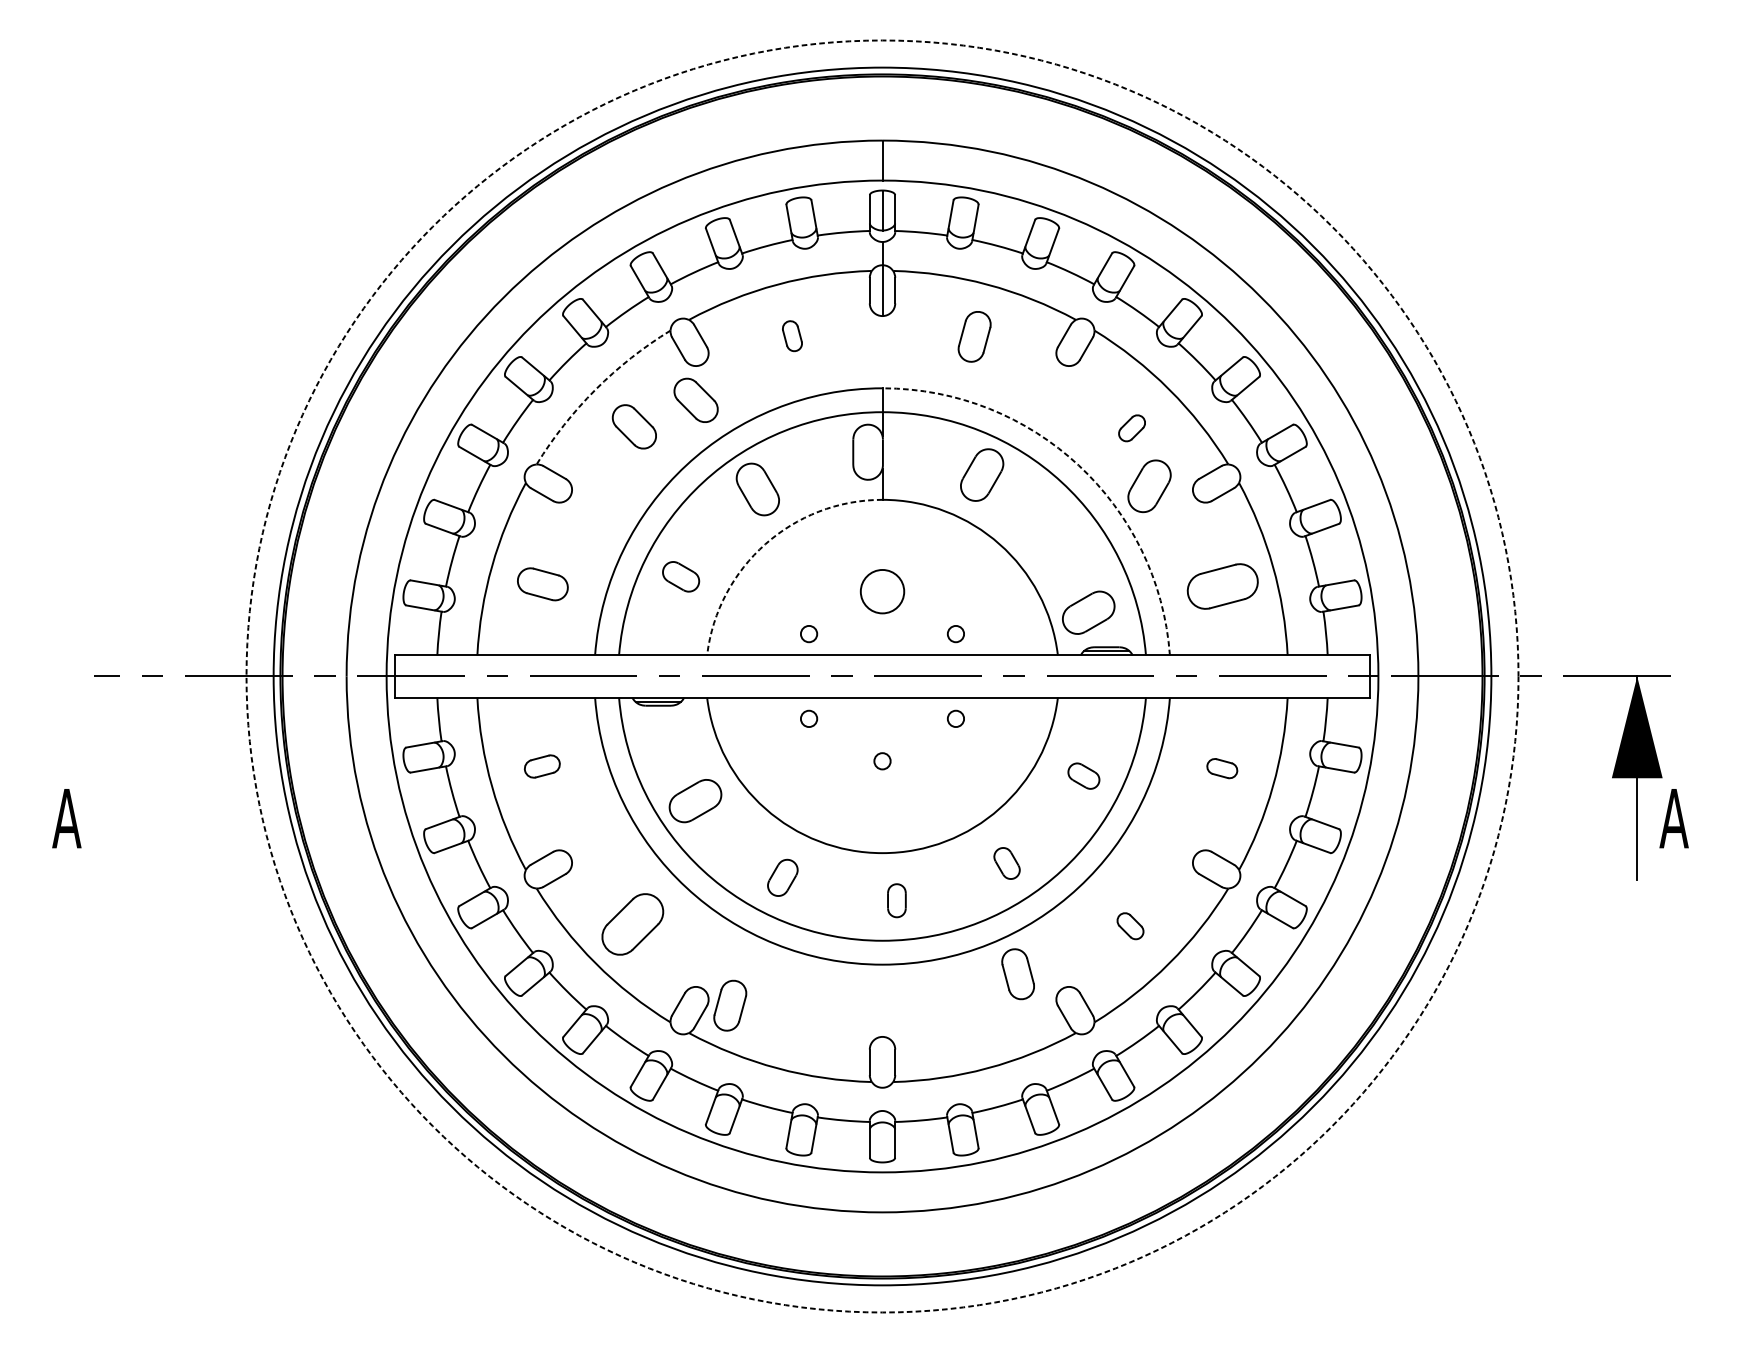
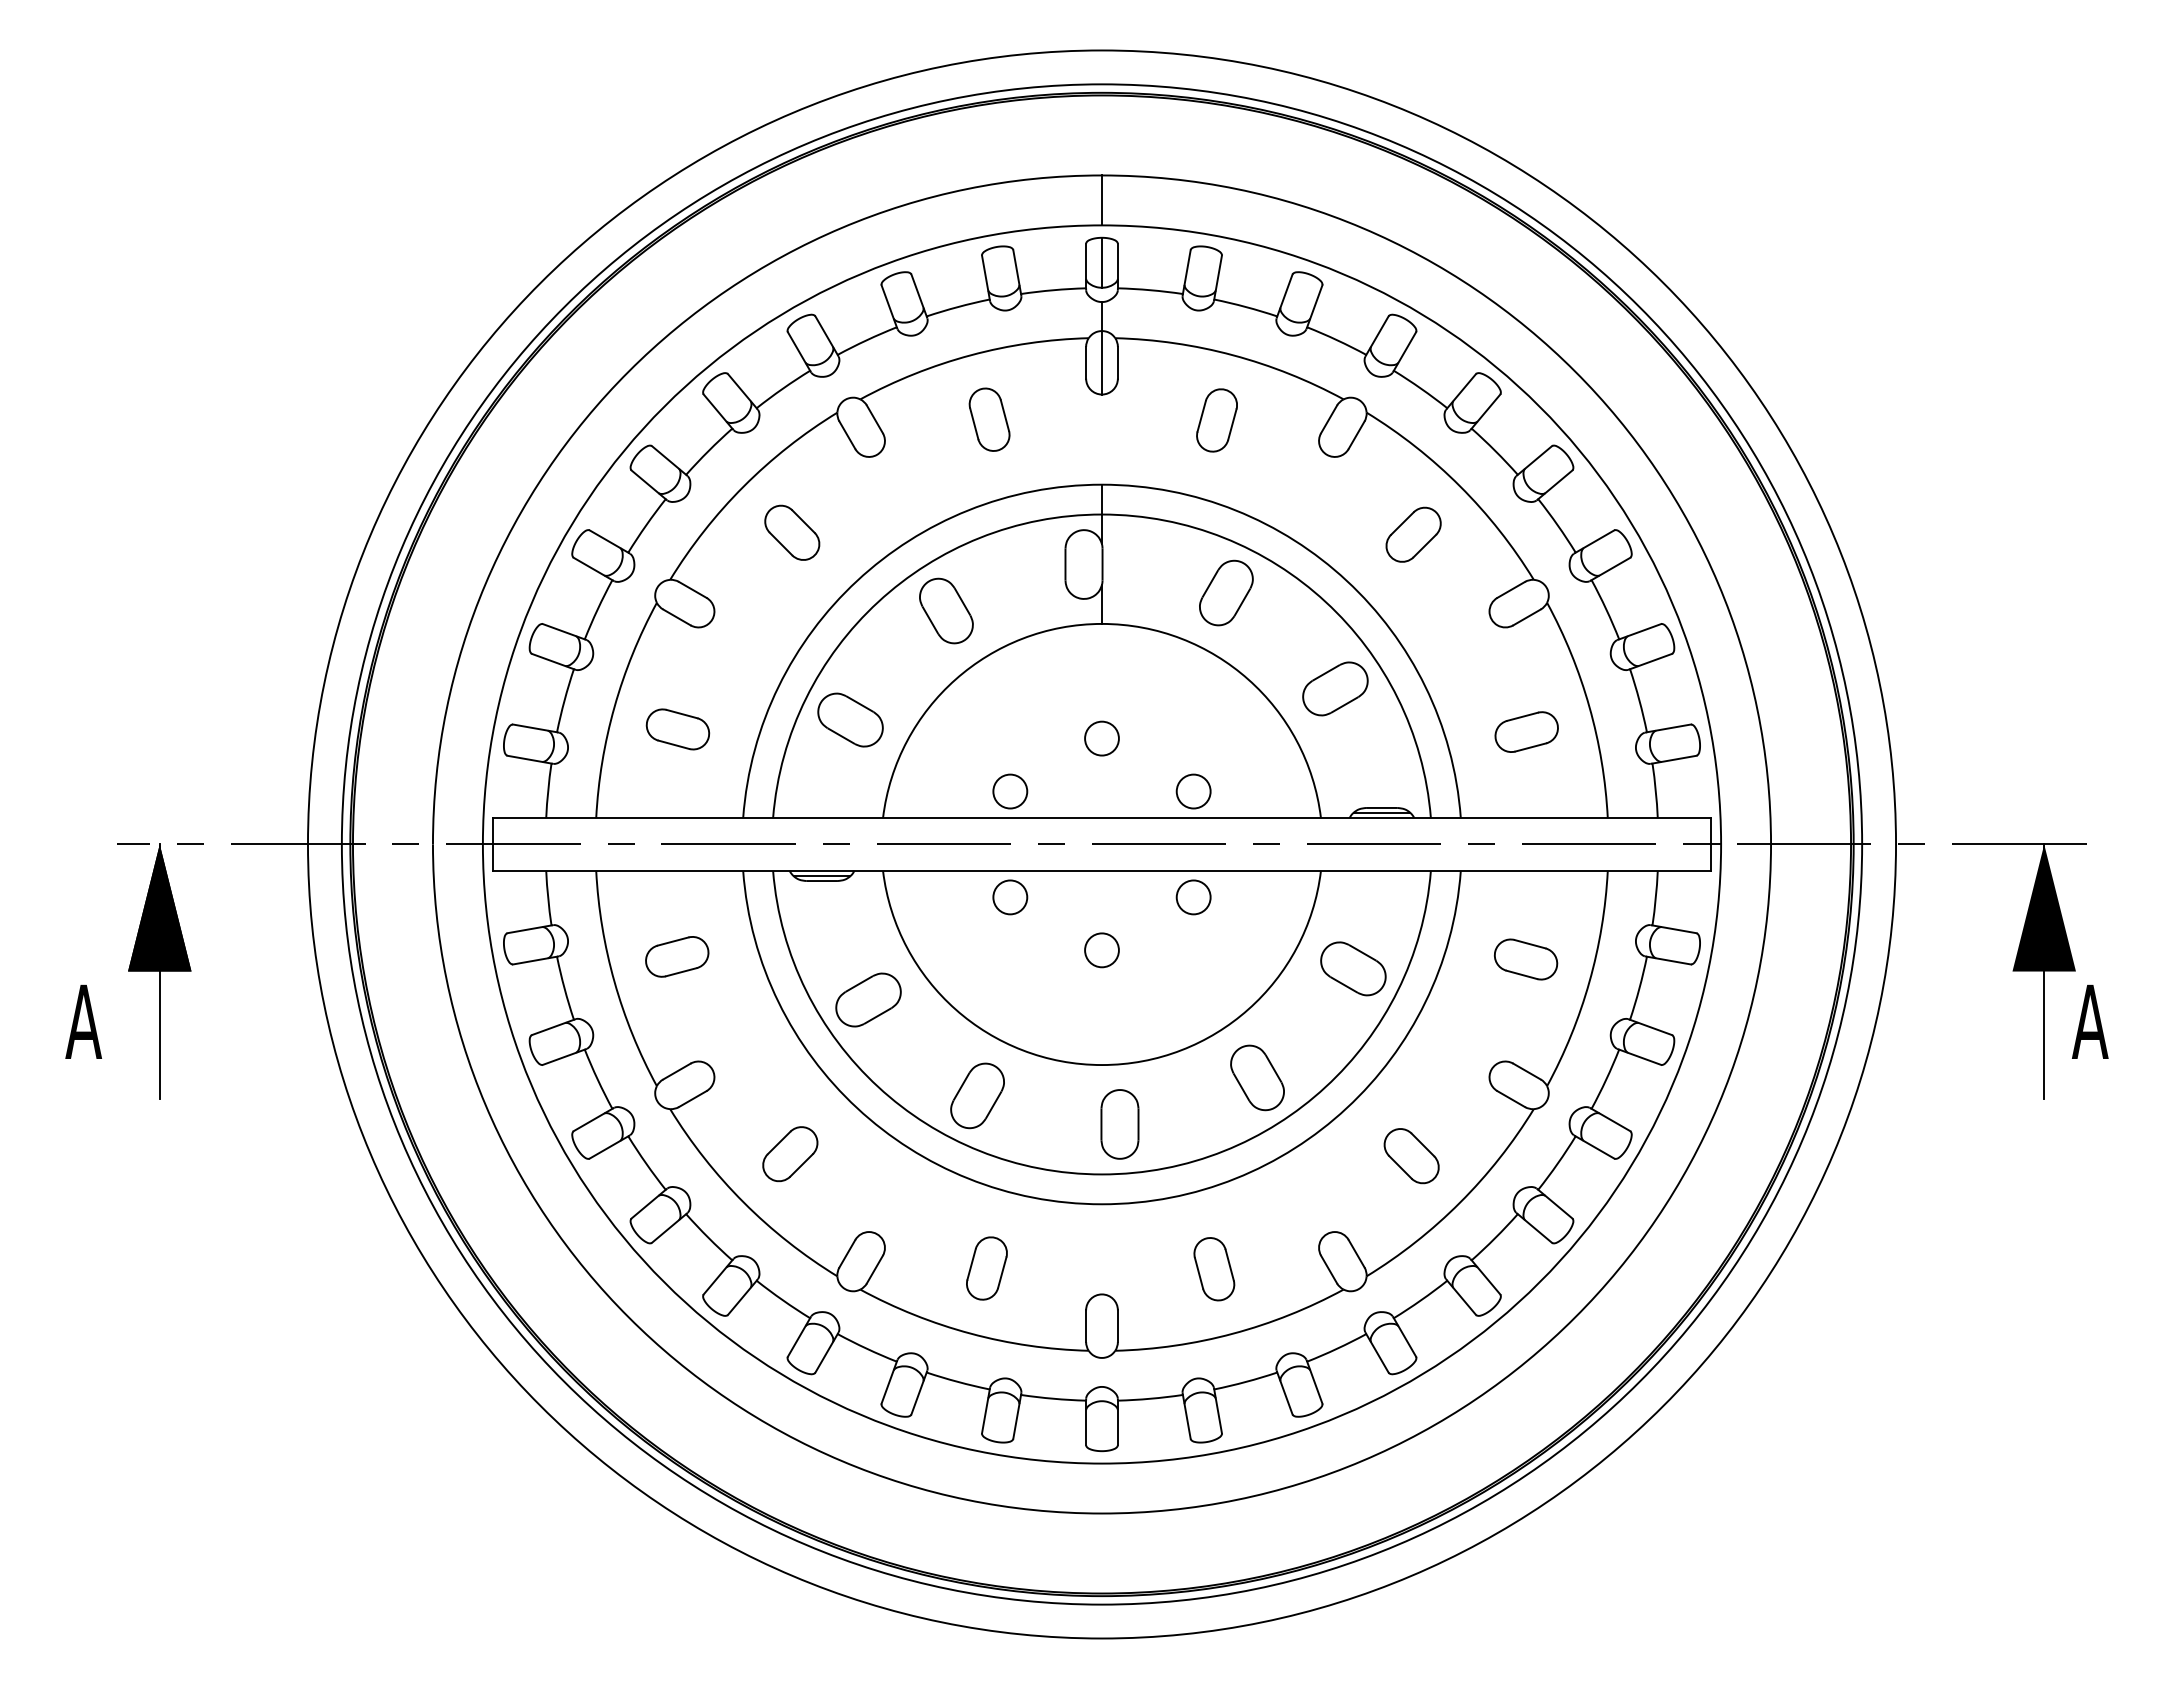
part: (792, 336) -> (989, 419), size x1.67
arc: (595, 389) -> (743, 486), dashed -> solid
part: (696, 400) -> (869, 499), removed
part: (1132, 428) -> (1413, 534), size x1.67
arc: (1078, 465) -> (1346, 580), dashed -> solid
part: (1149, 485) -> (1435, 606), removed
arc: (765, 544) -> (955, 679), dashed -> solid
part: (681, 576) -> (850, 719), size x1.43
part: (1222, 585) -> (1526, 731), size x0.71
circle: (882, 591) -> (1101, 738), size x0.62
part: (1088, 612) -> (1335, 688), moved
circle: (809, 634) -> (1010, 791), size x1.67
circle: (955, 634) -> (1193, 791), size x1.67
circle: (882, 676) -> (1102, 844), dashed -> solid
circle: (809, 718) -> (1010, 897), size x1.67
circle: (955, 718) -> (1193, 897), size x1.67
circle: (882, 761) -> (1101, 950), size x1.67
part: (542, 766) -> (677, 956), size x1.43
part: (1222, 768) -> (1526, 959), size x1.67
part: (1083, 775) -> (1353, 968), size x1.67
part: (127, 778) -> (159, 971), added
part: (1007, 863) -> (1257, 1077), size x1.67
part: (782, 877) -> (977, 1095), size x1.43
part: (896, 900) -> (1119, 1124), size x1.67
part: (633, 924) -> (790, 1154), size x0.71
part: (1130, 926) -> (1411, 1156), size x1.67
part: (1018, 974) -> (1214, 1269), moved
part: (729, 1005) -> (986, 1268), moved

